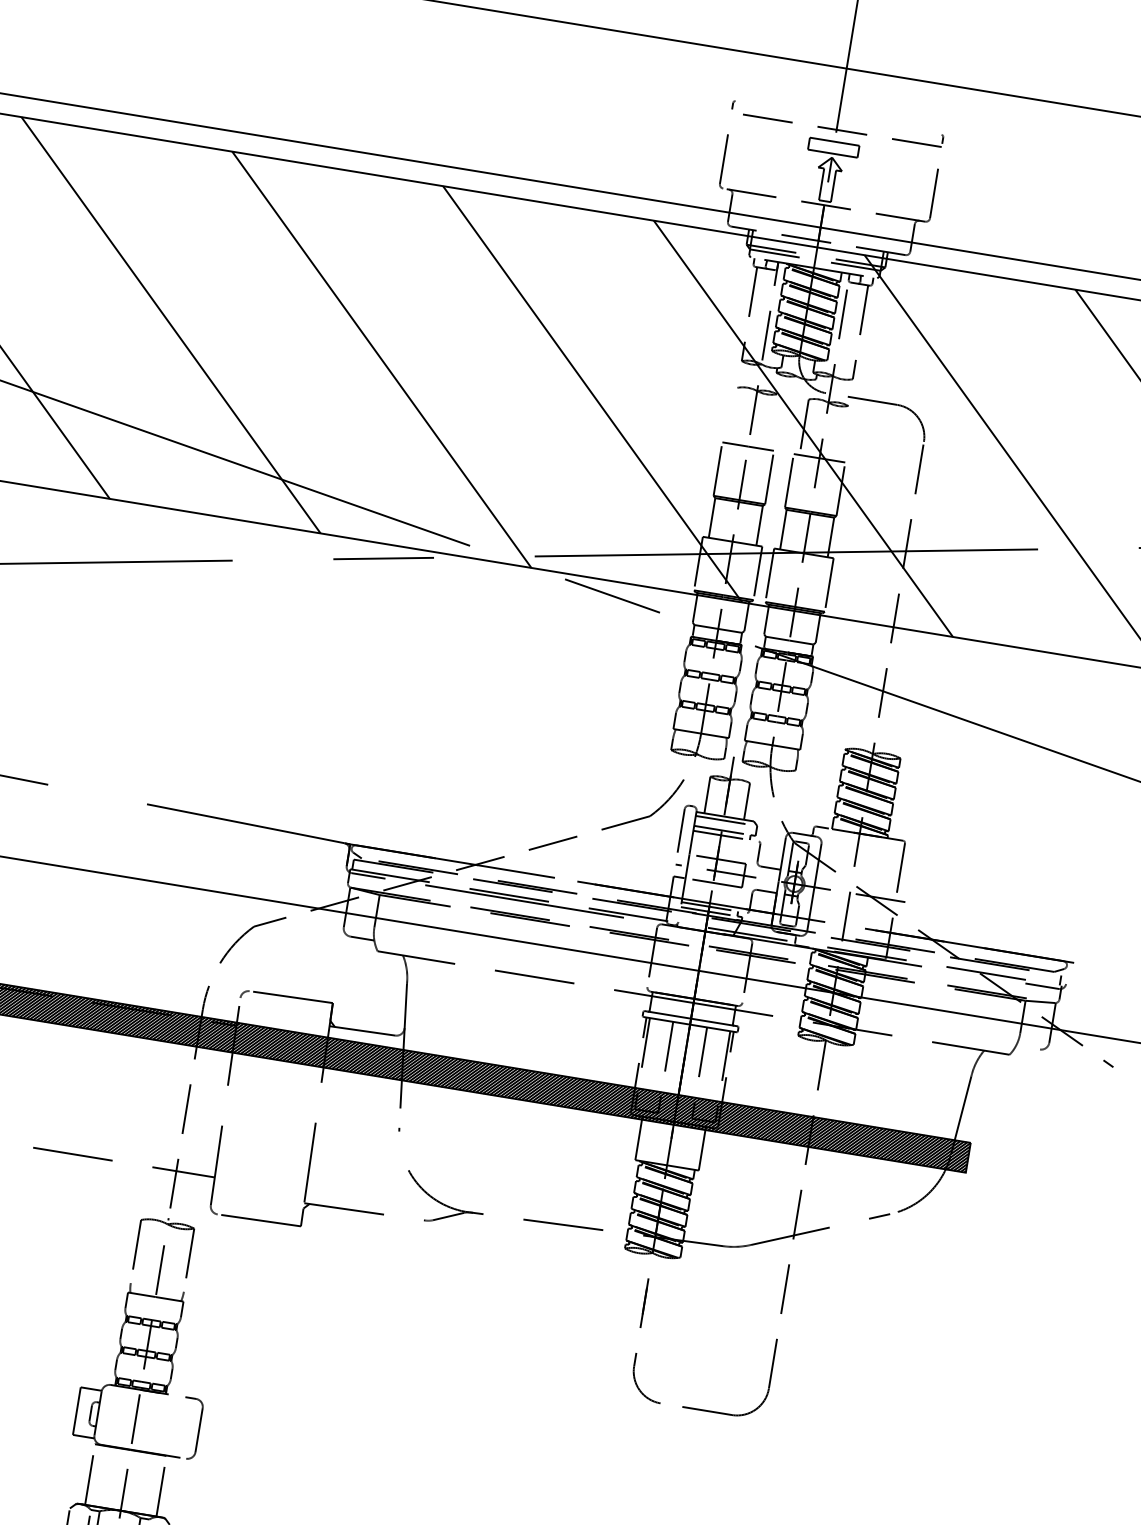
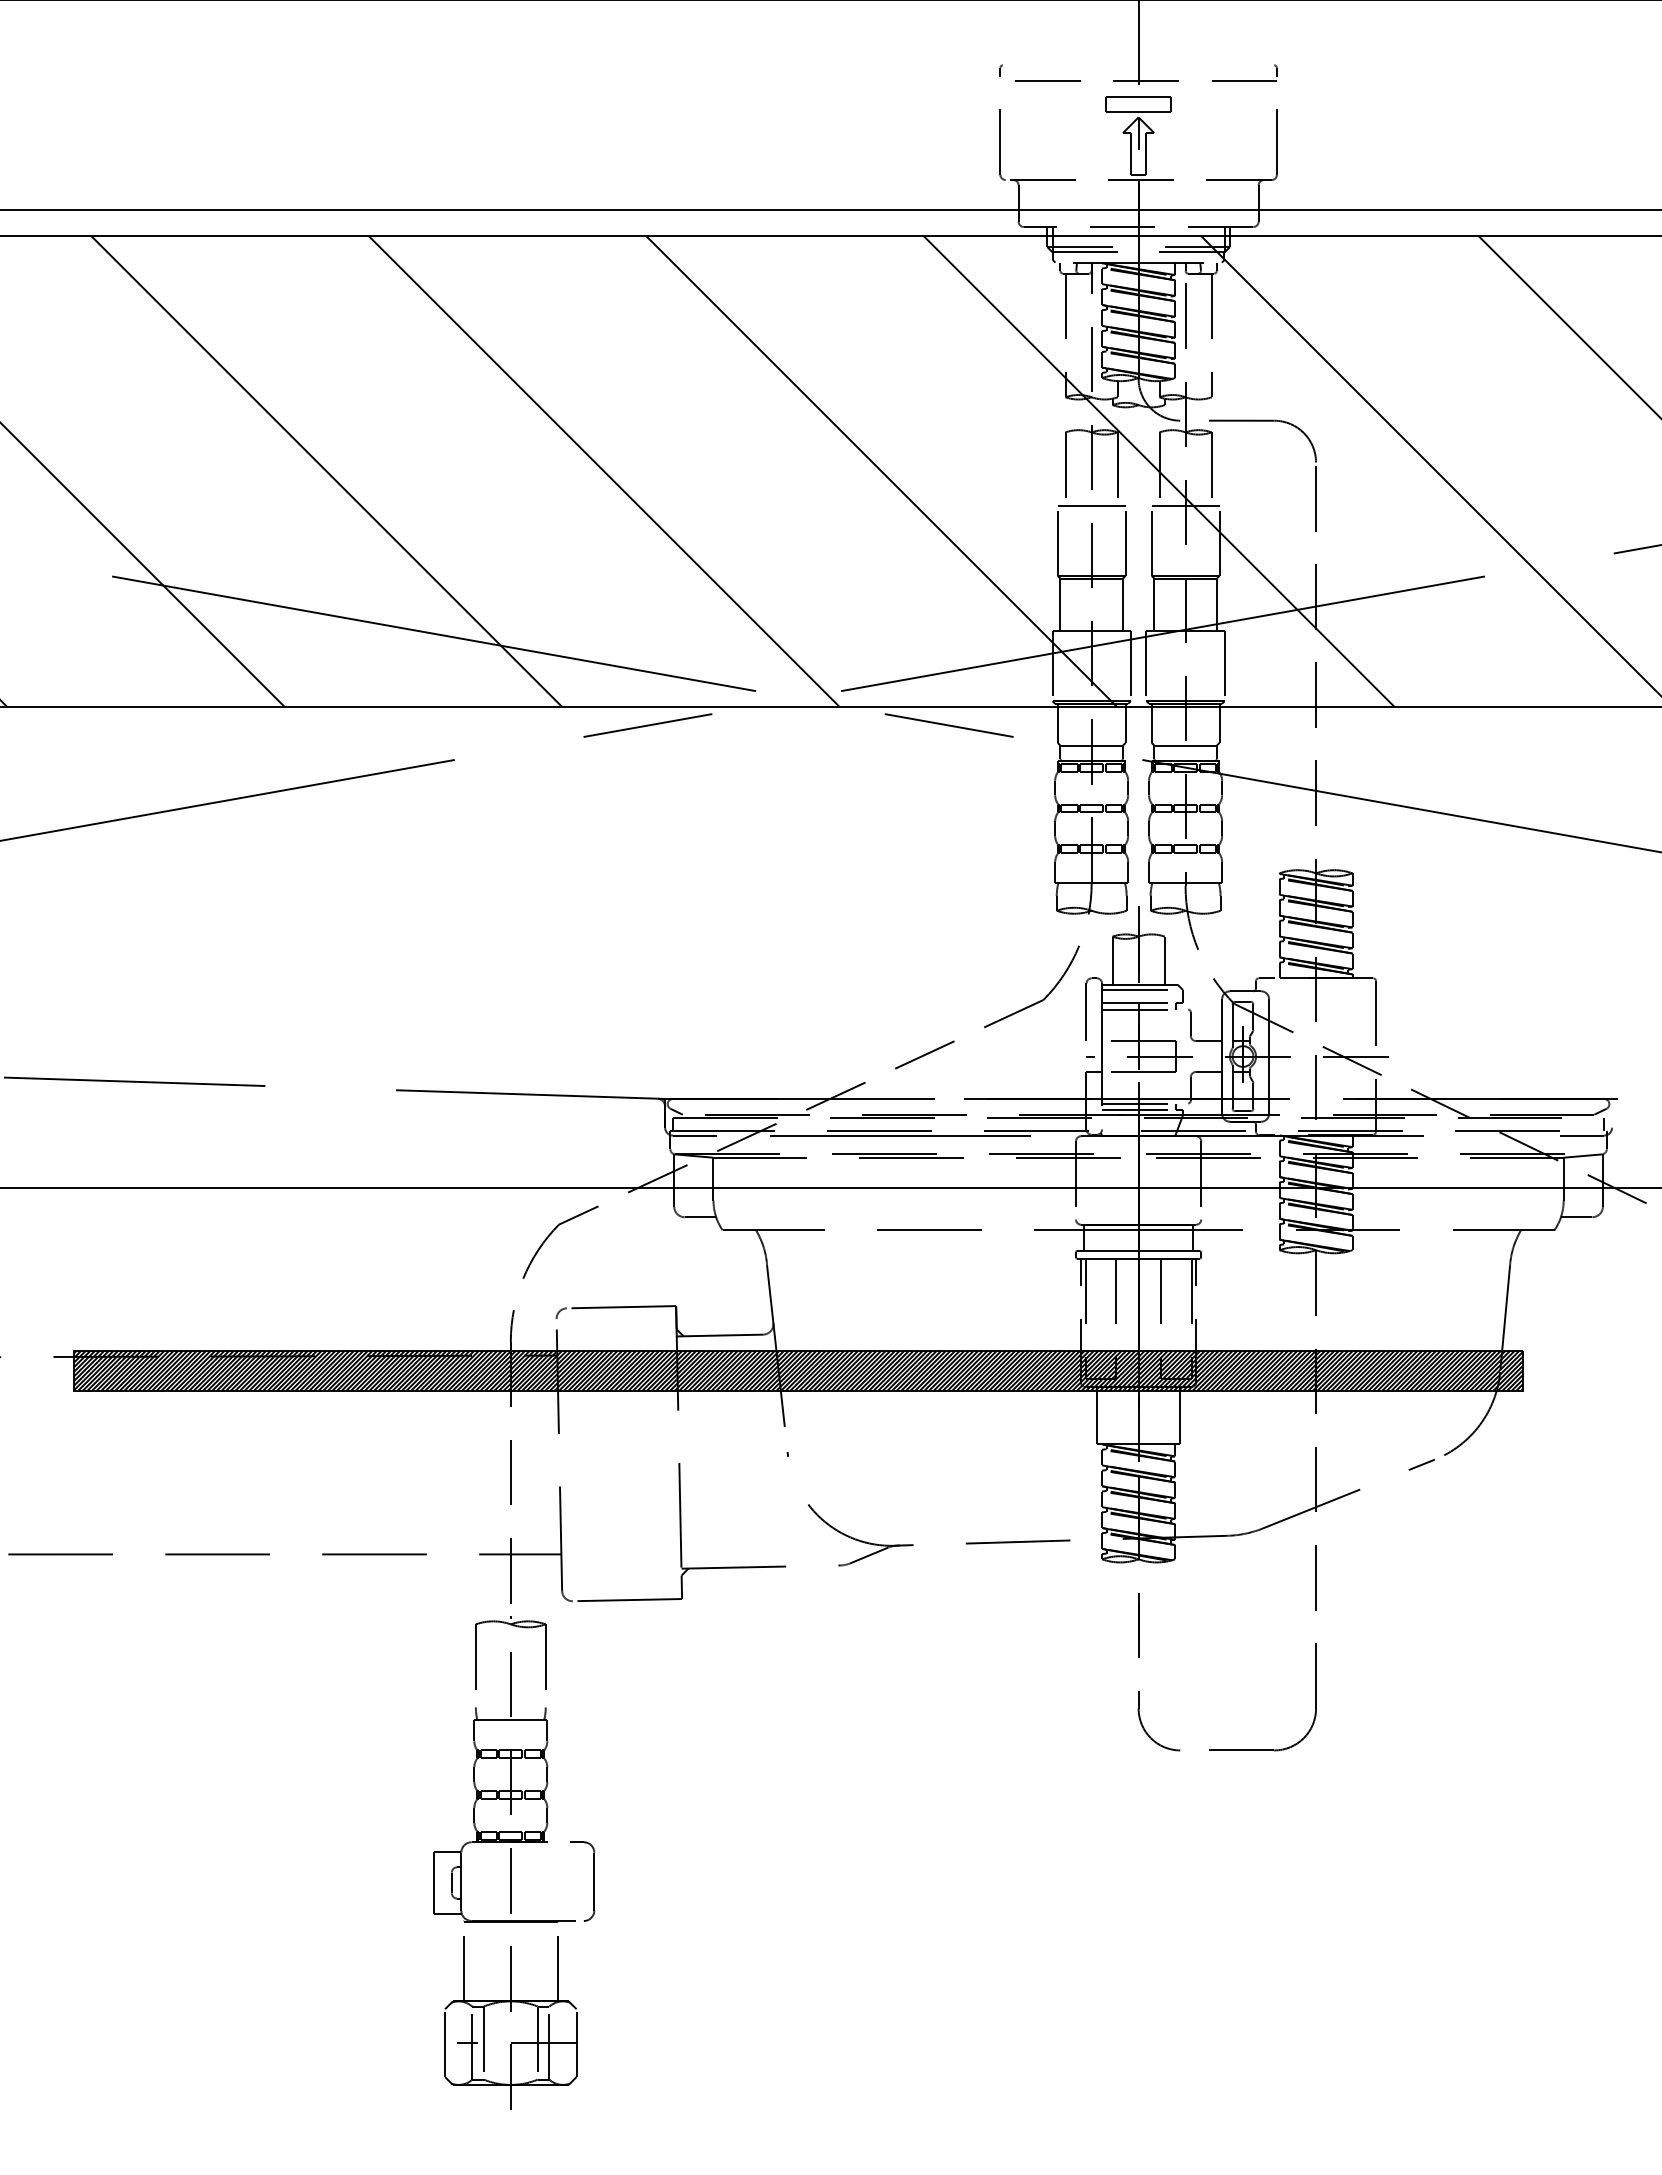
line: (732, 415) -> (1065, 468), added
line: (772, 421) -> (1117, 468), added
line: (843, 433) -> (1211, 468), added
line: (1027, 1047) -> (1576, 1217), added

